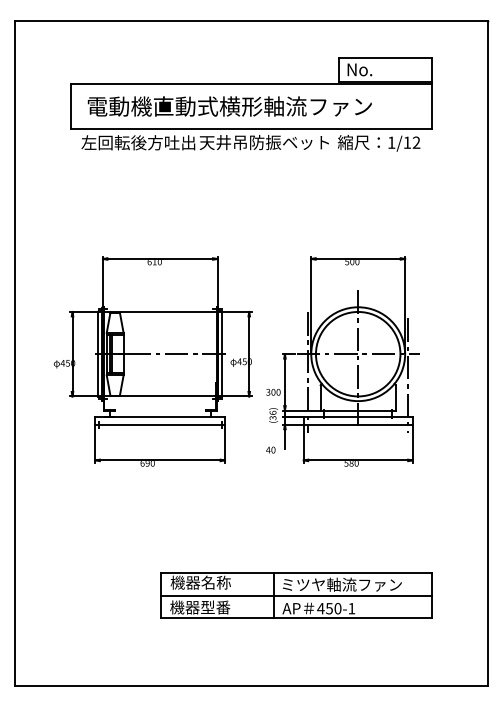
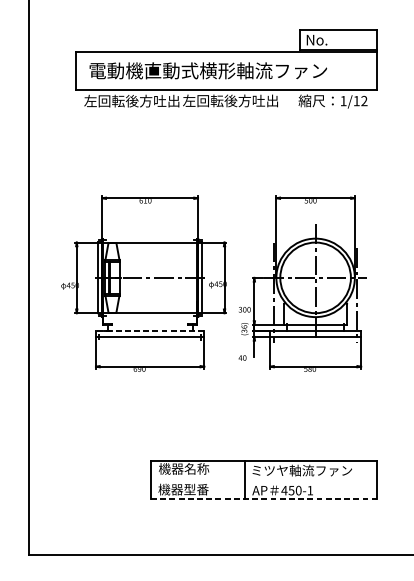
text: (263, 142) -> (236, 100), 天井吊防振ベット -> 左回転後方吐出
line: (160, 417) -> (150, 330), solid -> dashed
line: (296, 595) -> (264, 479), removed
line: (297, 618) -> (264, 498), solid -> dashed

